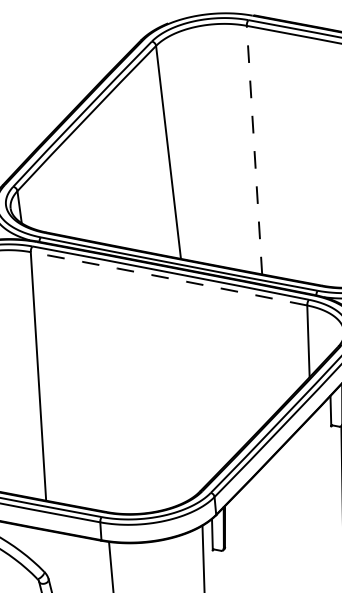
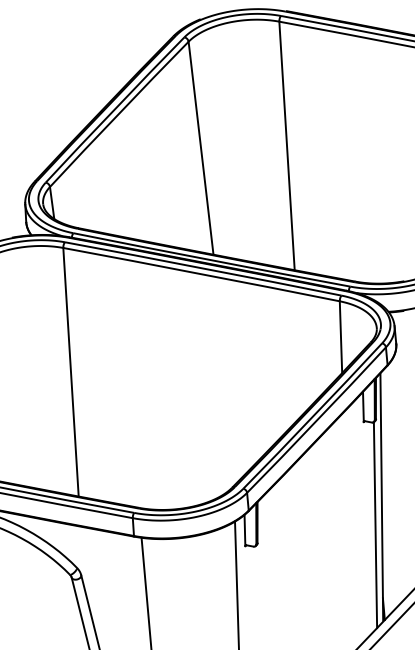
line: (254, 149) -> (287, 145), dashed -> solid
arc: (168, 278) -> (201, 274), dashed -> solid

